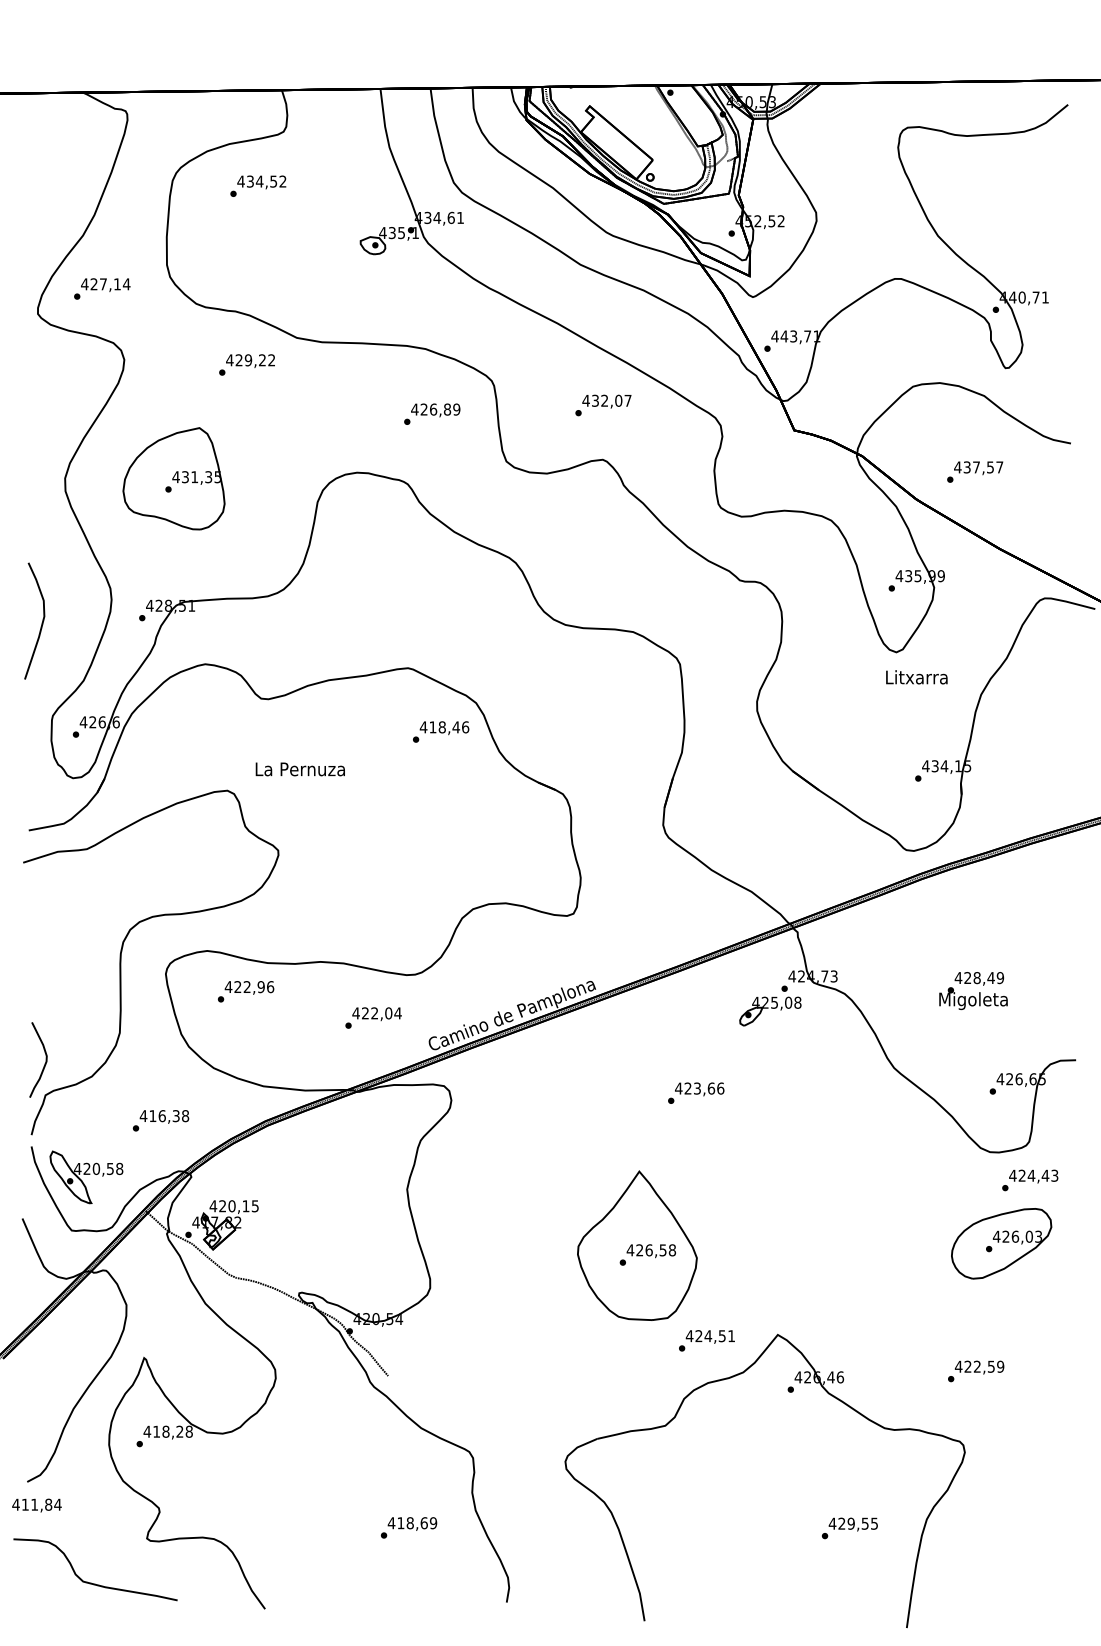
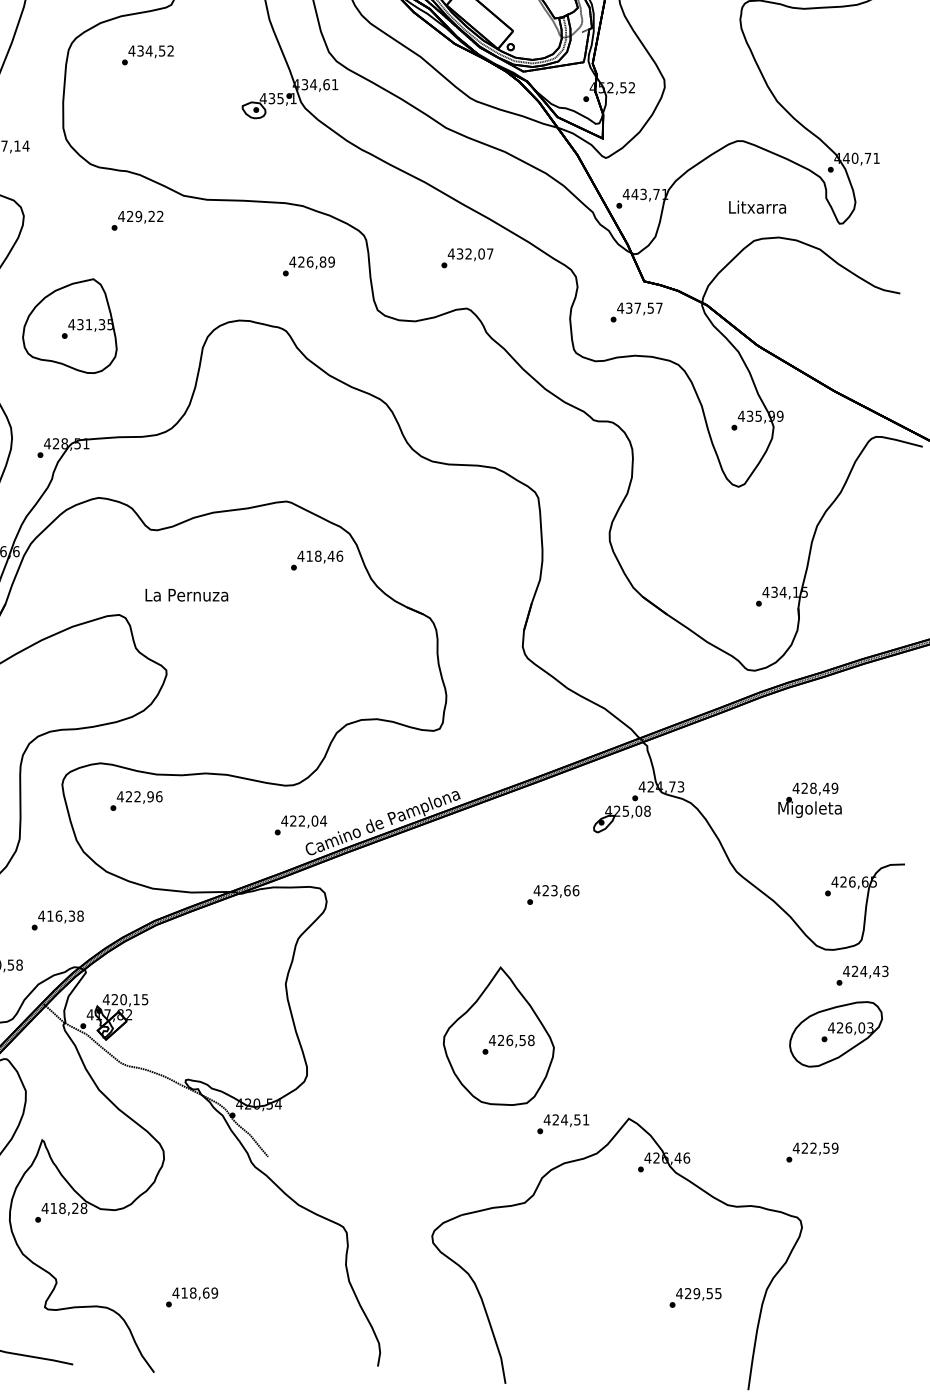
text: (975, 471) -> (636, 312), moved
text: (916, 677) -> (757, 207), moved
text: (373, 1017) -> (300, 824), moved
text: (408, 1527) -> (191, 1297), moved

